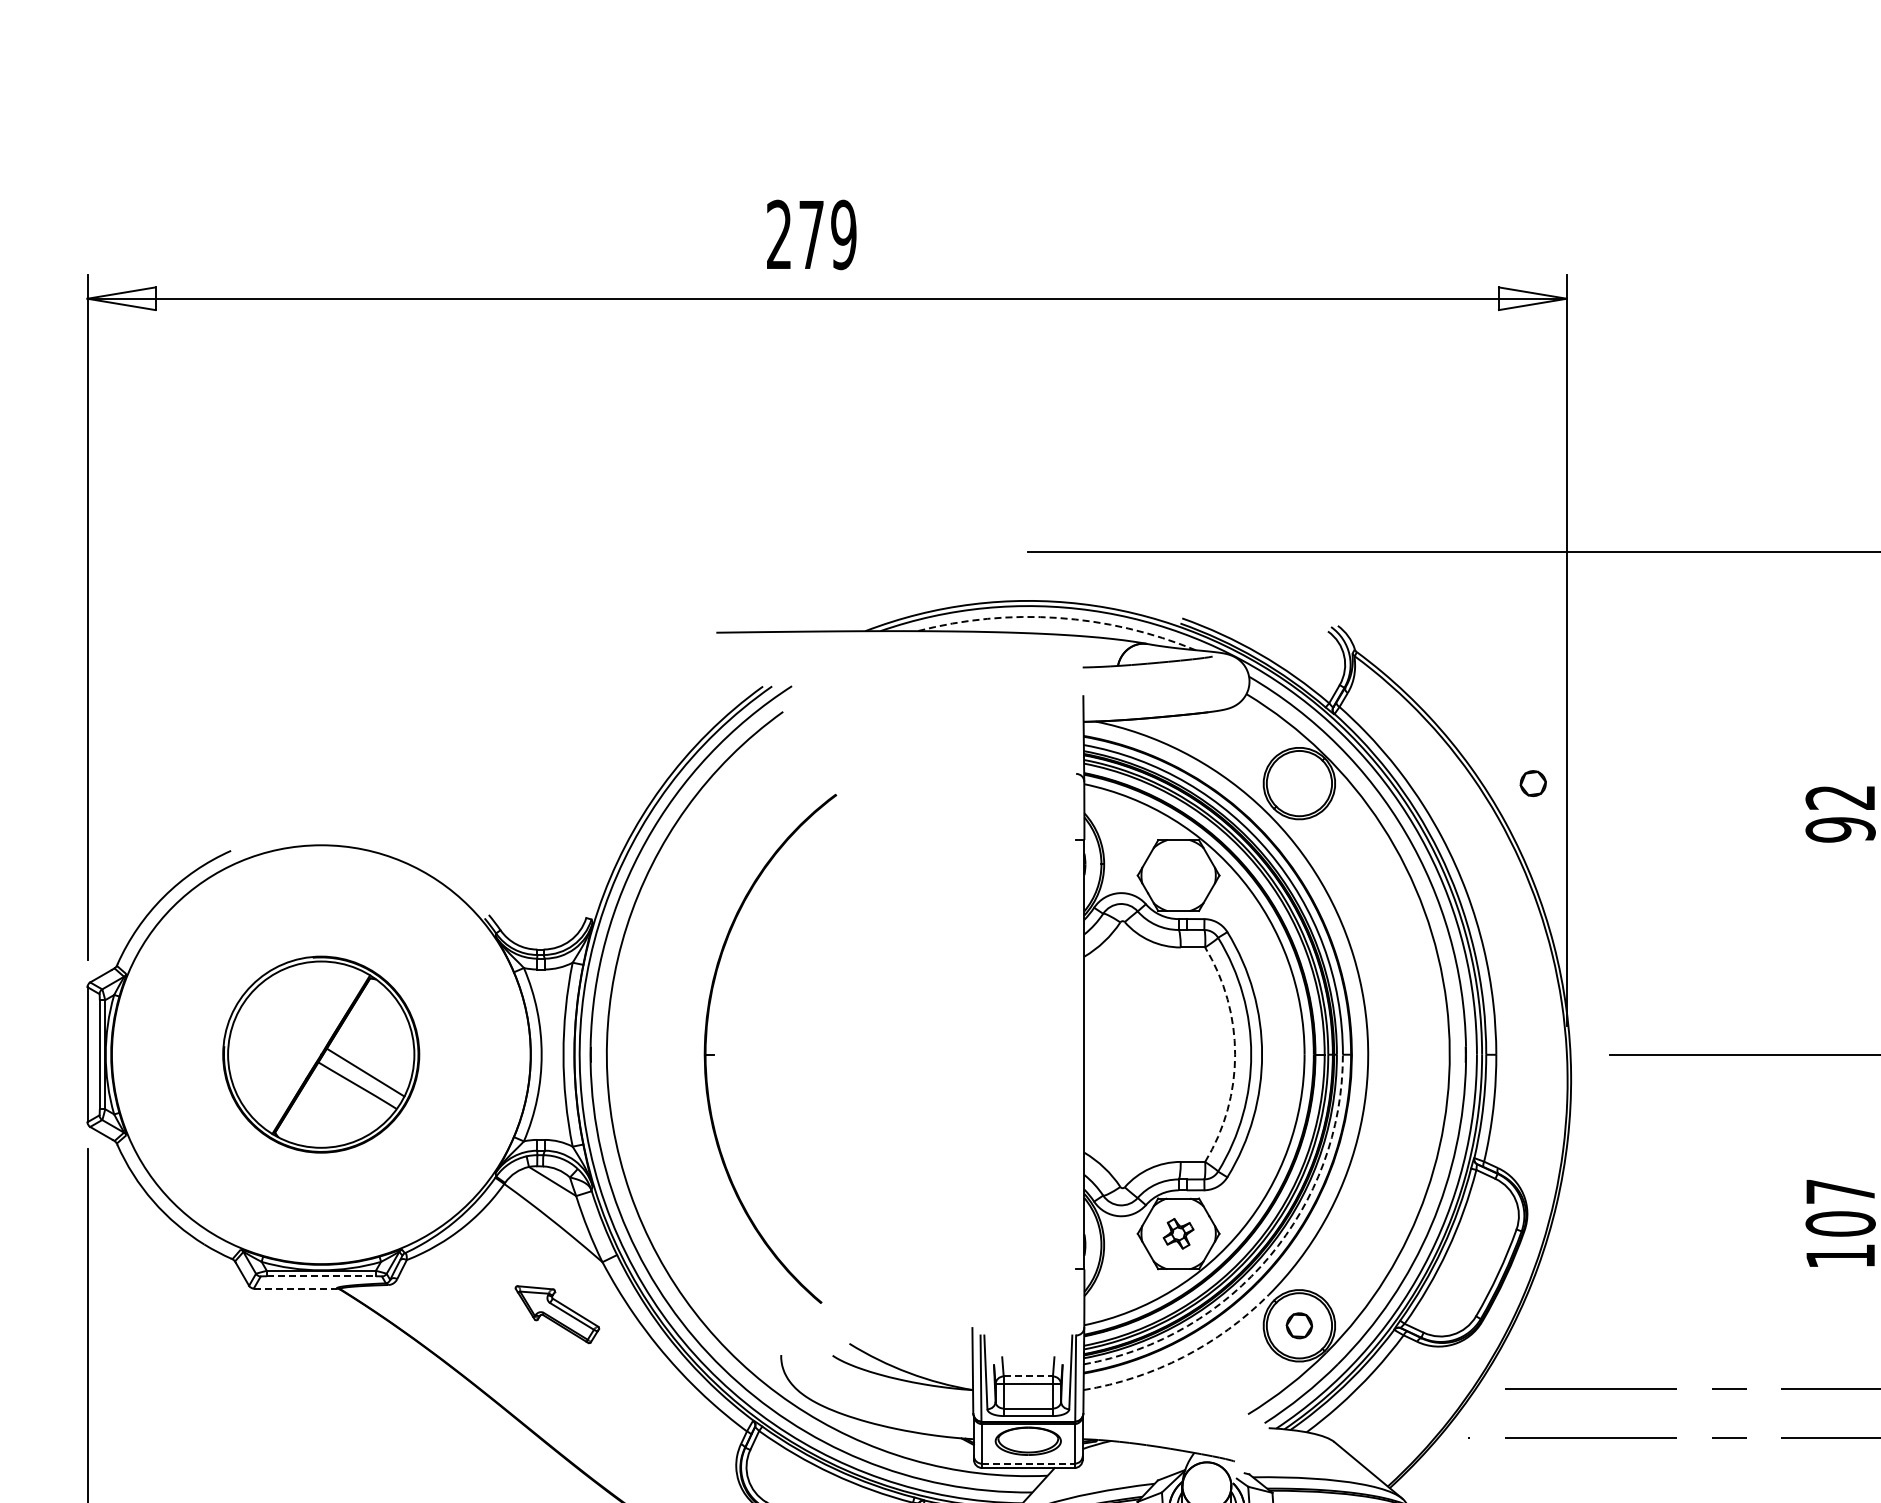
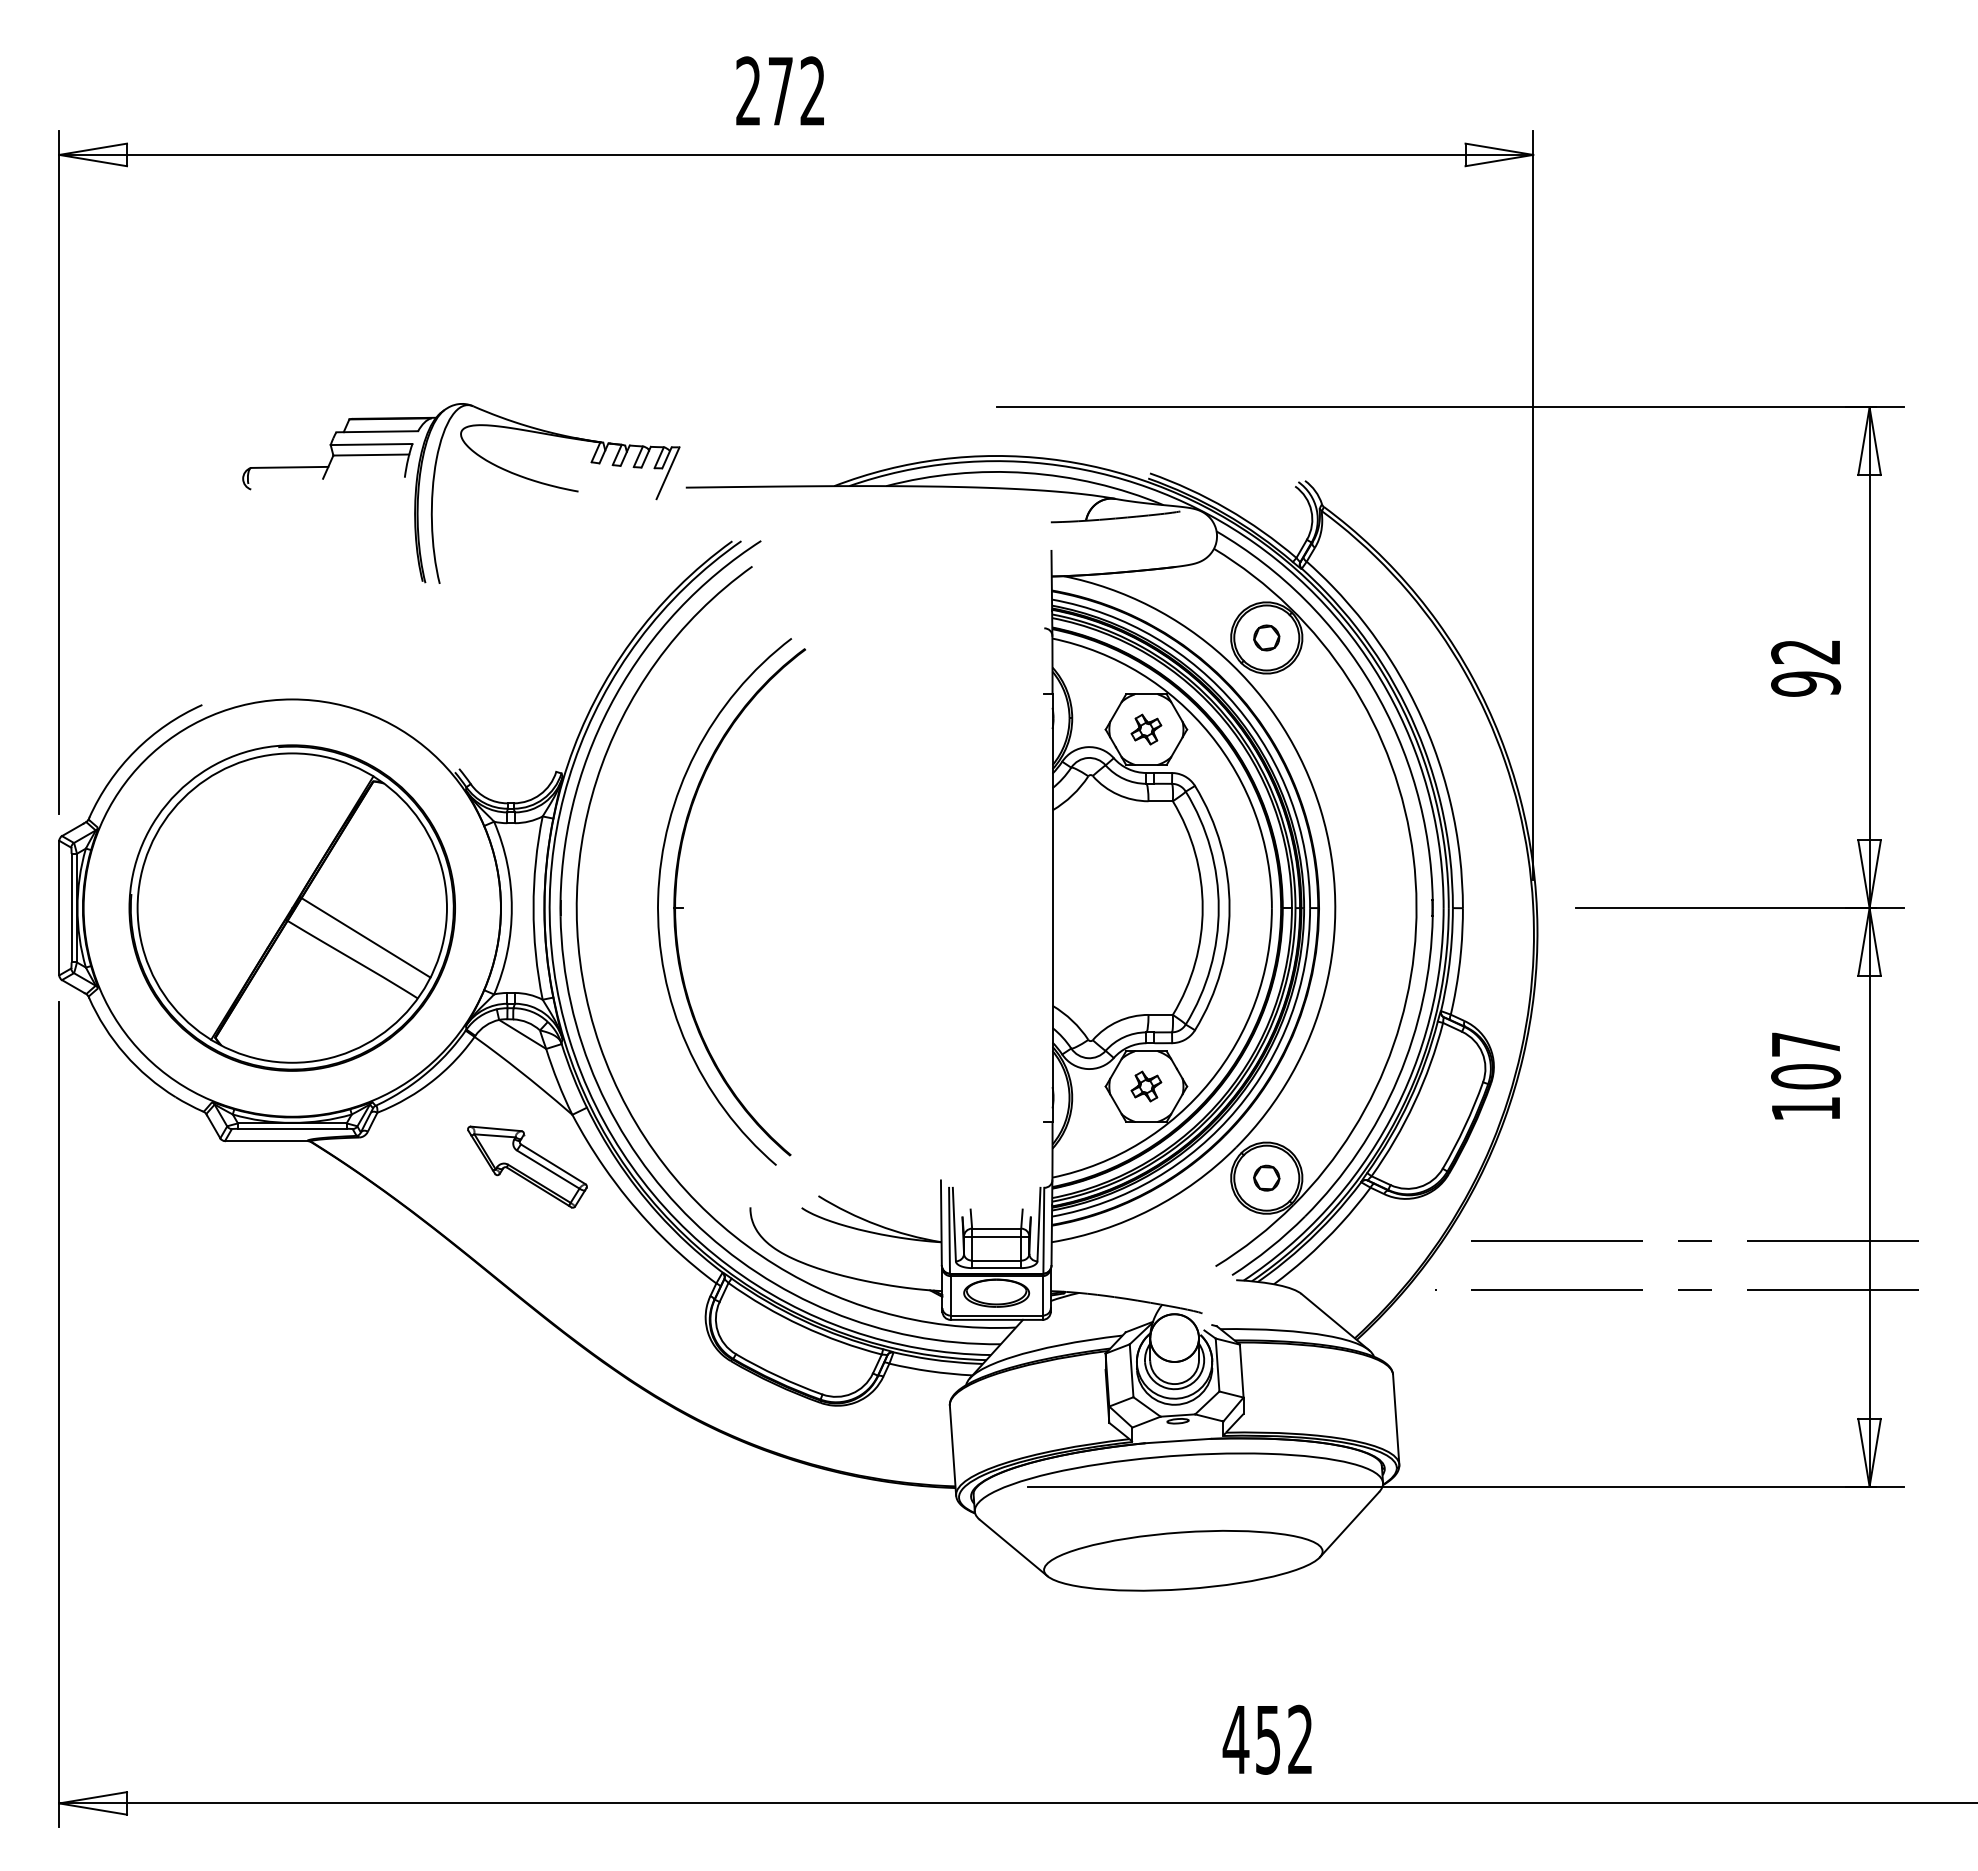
text: (843, 235) -> (812, 91), 279 -> 272
arc: (1058, 617) -> (1026, 472), dashed -> solid
part: (463, 638) -> (433, 493), added
part: (1533, 783) -> (1266, 637), moved
part: (1178, 875) -> (1146, 729), added
arc: (689, 1045) -> (659, 898), added
part: (320, 1054) -> (291, 907), size x1.67
arc: (1234, 1055) -> (1202, 908), dashed -> solid
arc: (1270, 1256) -> (1237, 1109), dashed -> solid
line: (321, 1275) -> (292, 1128), dashed -> solid
line: (295, 1288) -> (266, 1141), dashed -> solid
part: (557, 1314) -> (527, 1166), size x1.43
arc: (1183, 1357) -> (1151, 1209), dashed -> solid
line: (1028, 1376) -> (996, 1228), dashed -> solid
line: (1029, 1463) -> (997, 1315), dashed -> solid

